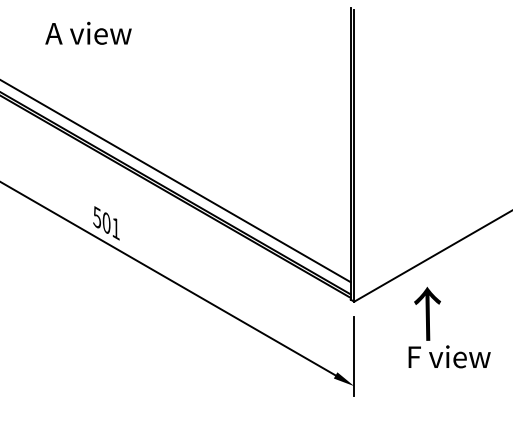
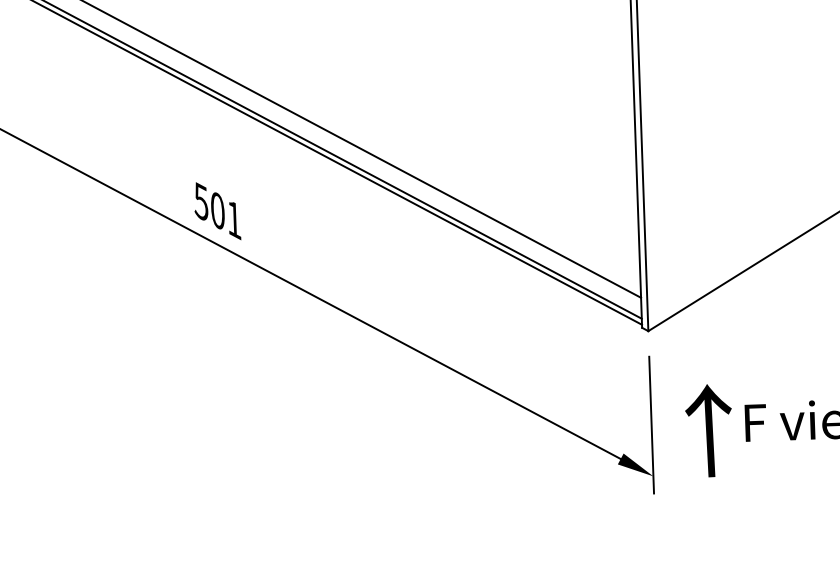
text: (427, 313) -> (709, 430), moved

